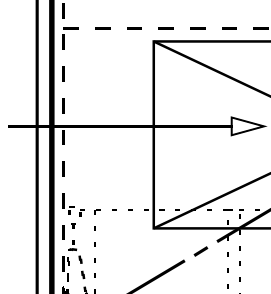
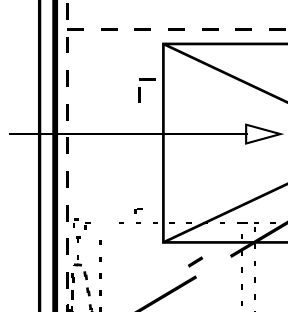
part: (137, 85) -> (146, 90), added
part: (97, 211) -> (138, 210), moved
line: (200, 251) -> (195, 261), moved

